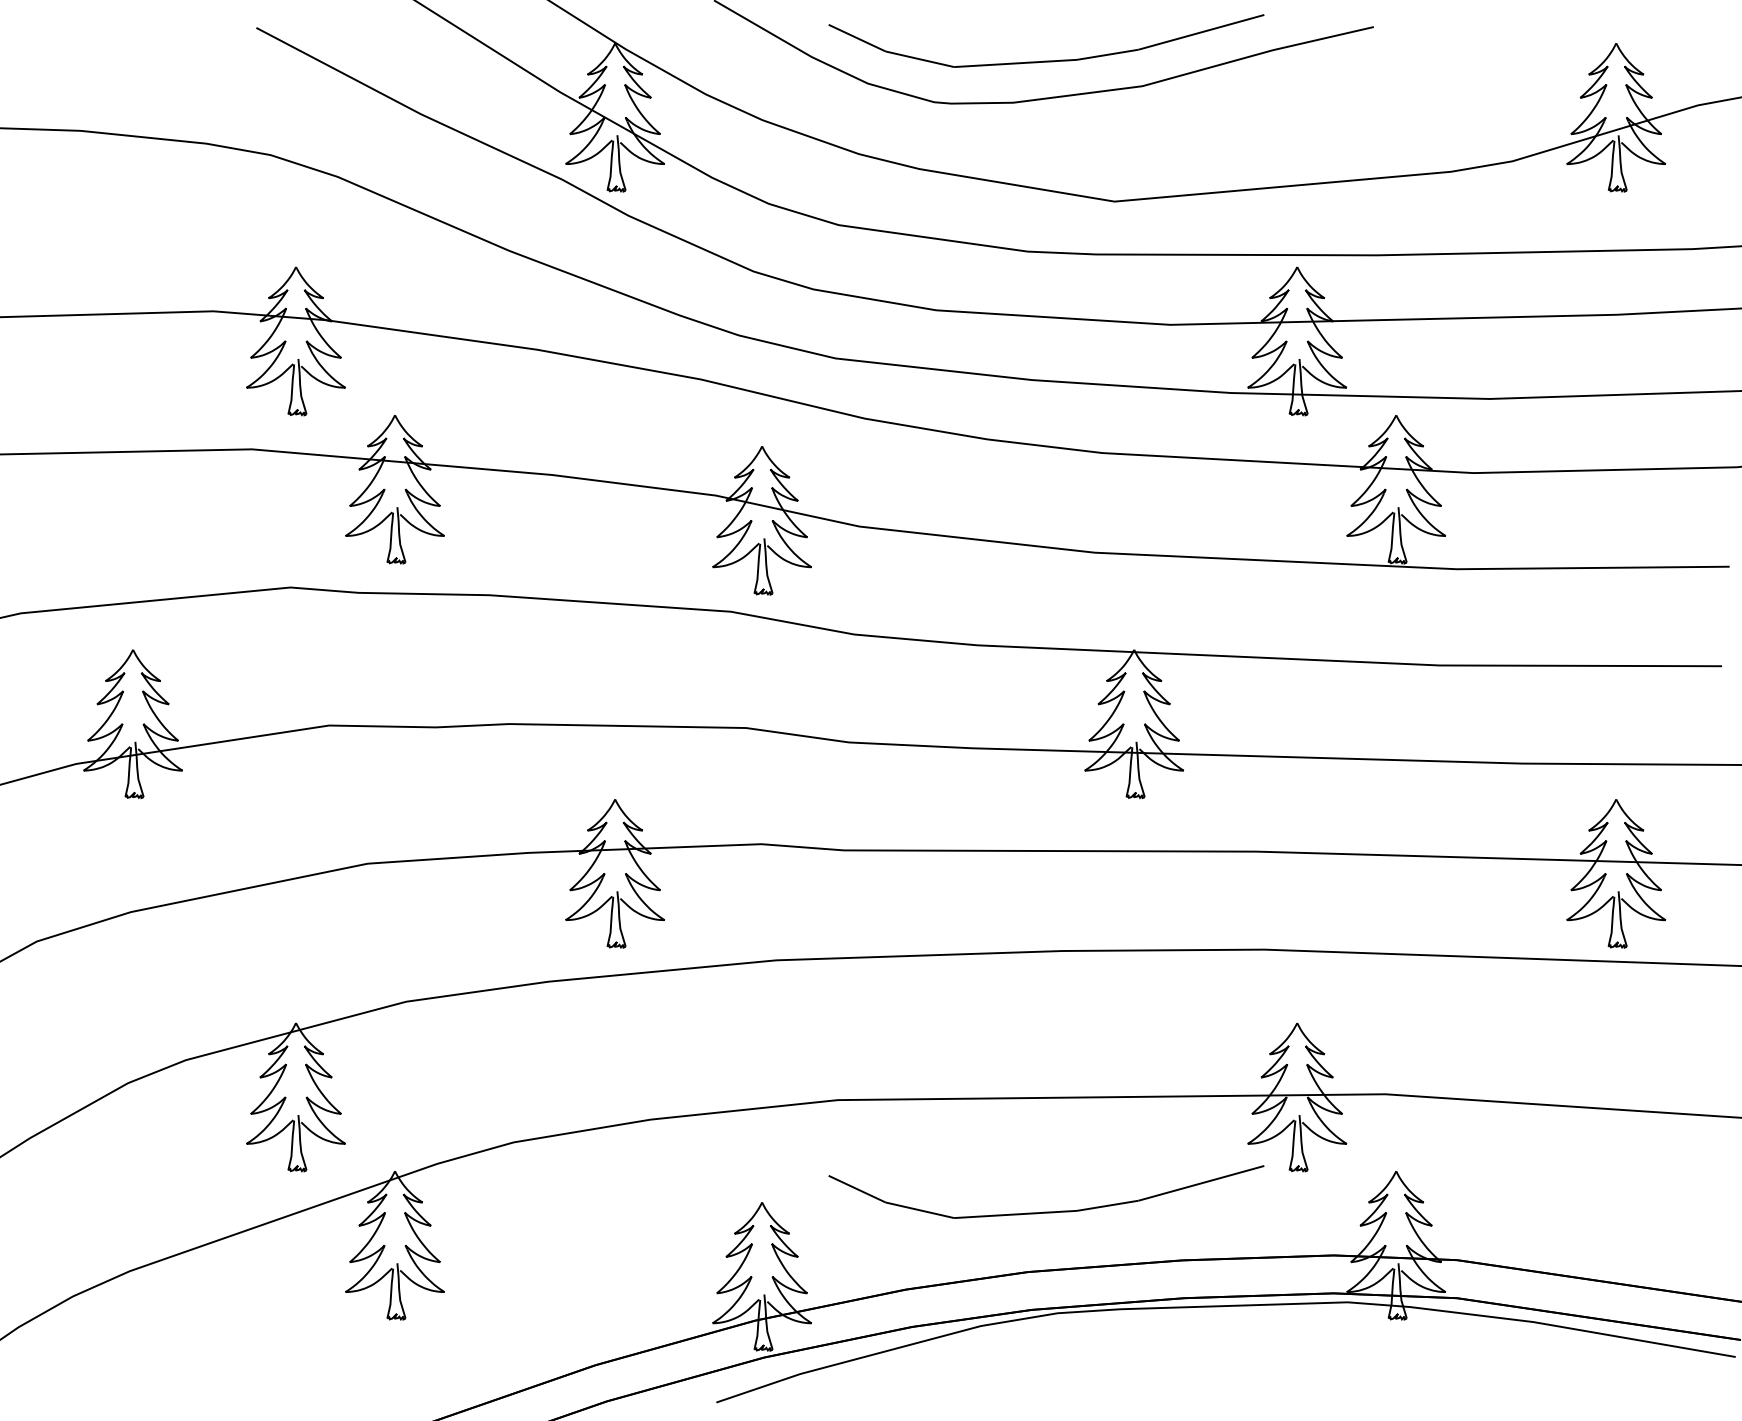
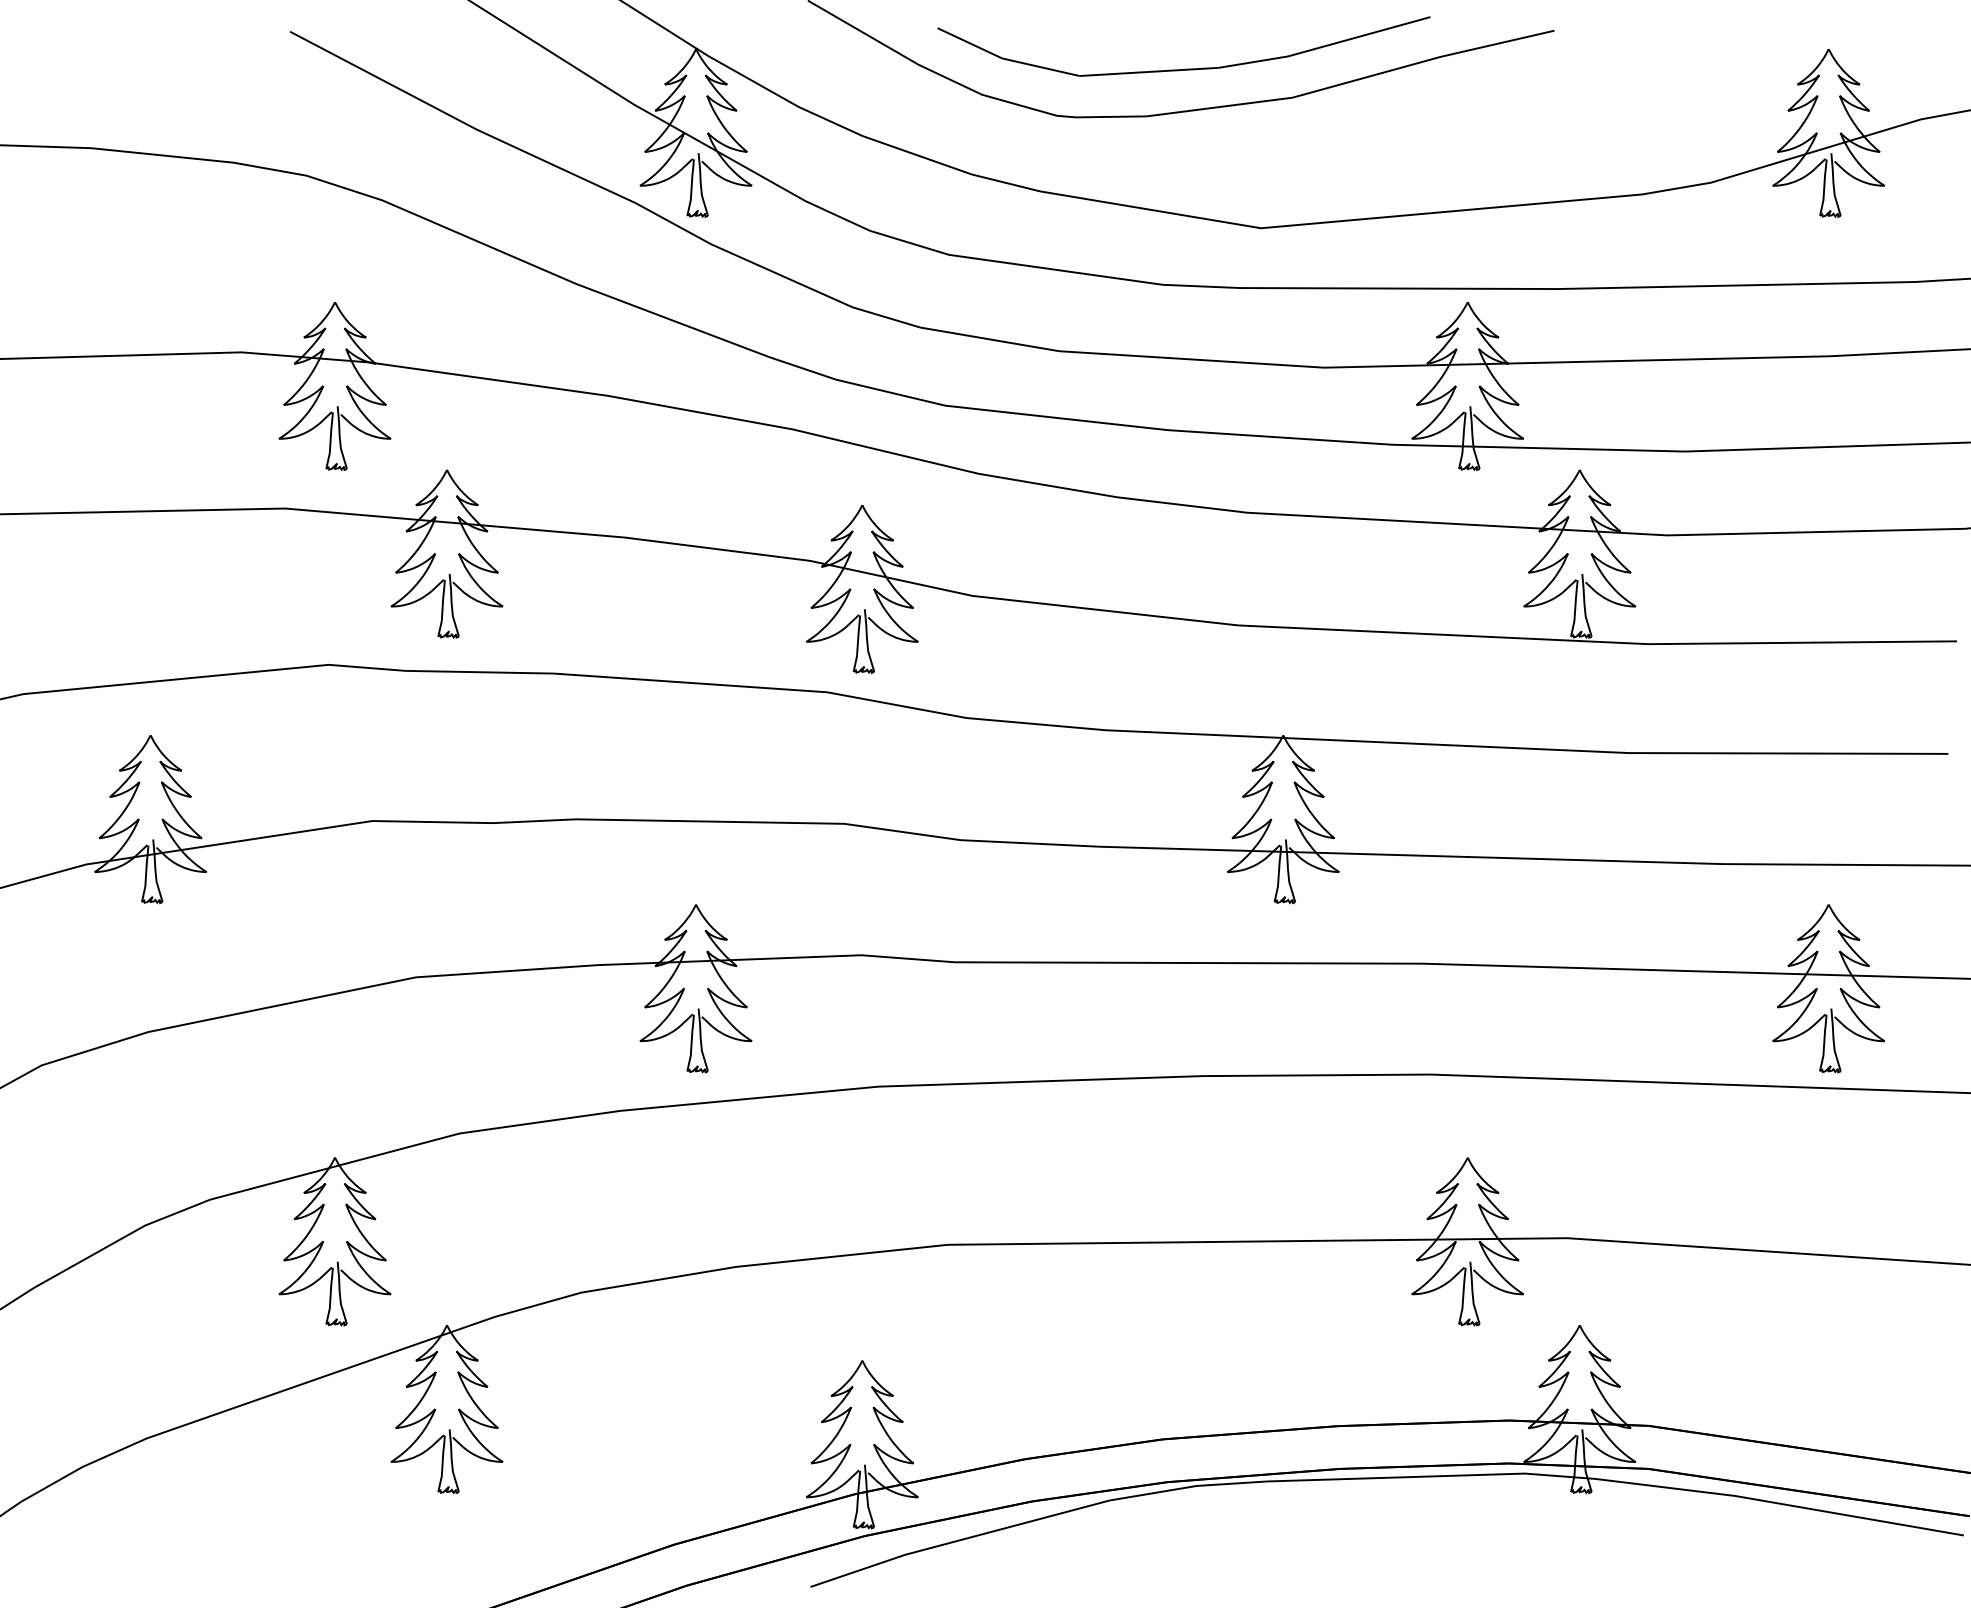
curve: (1046, 1211) -> (1184, 1370), removed

